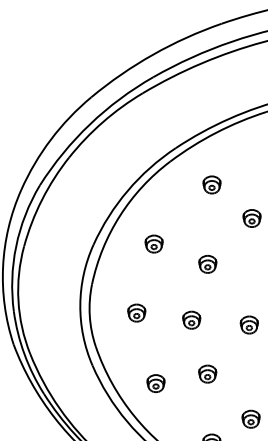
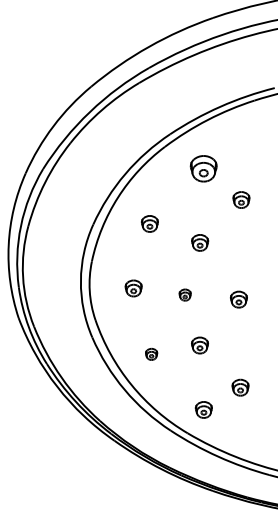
part: (212, 184) -> (204, 168), size x1.6
part: (192, 319) -> (185, 294), size x0.7
part: (155, 383) -> (151, 354), size x0.7

